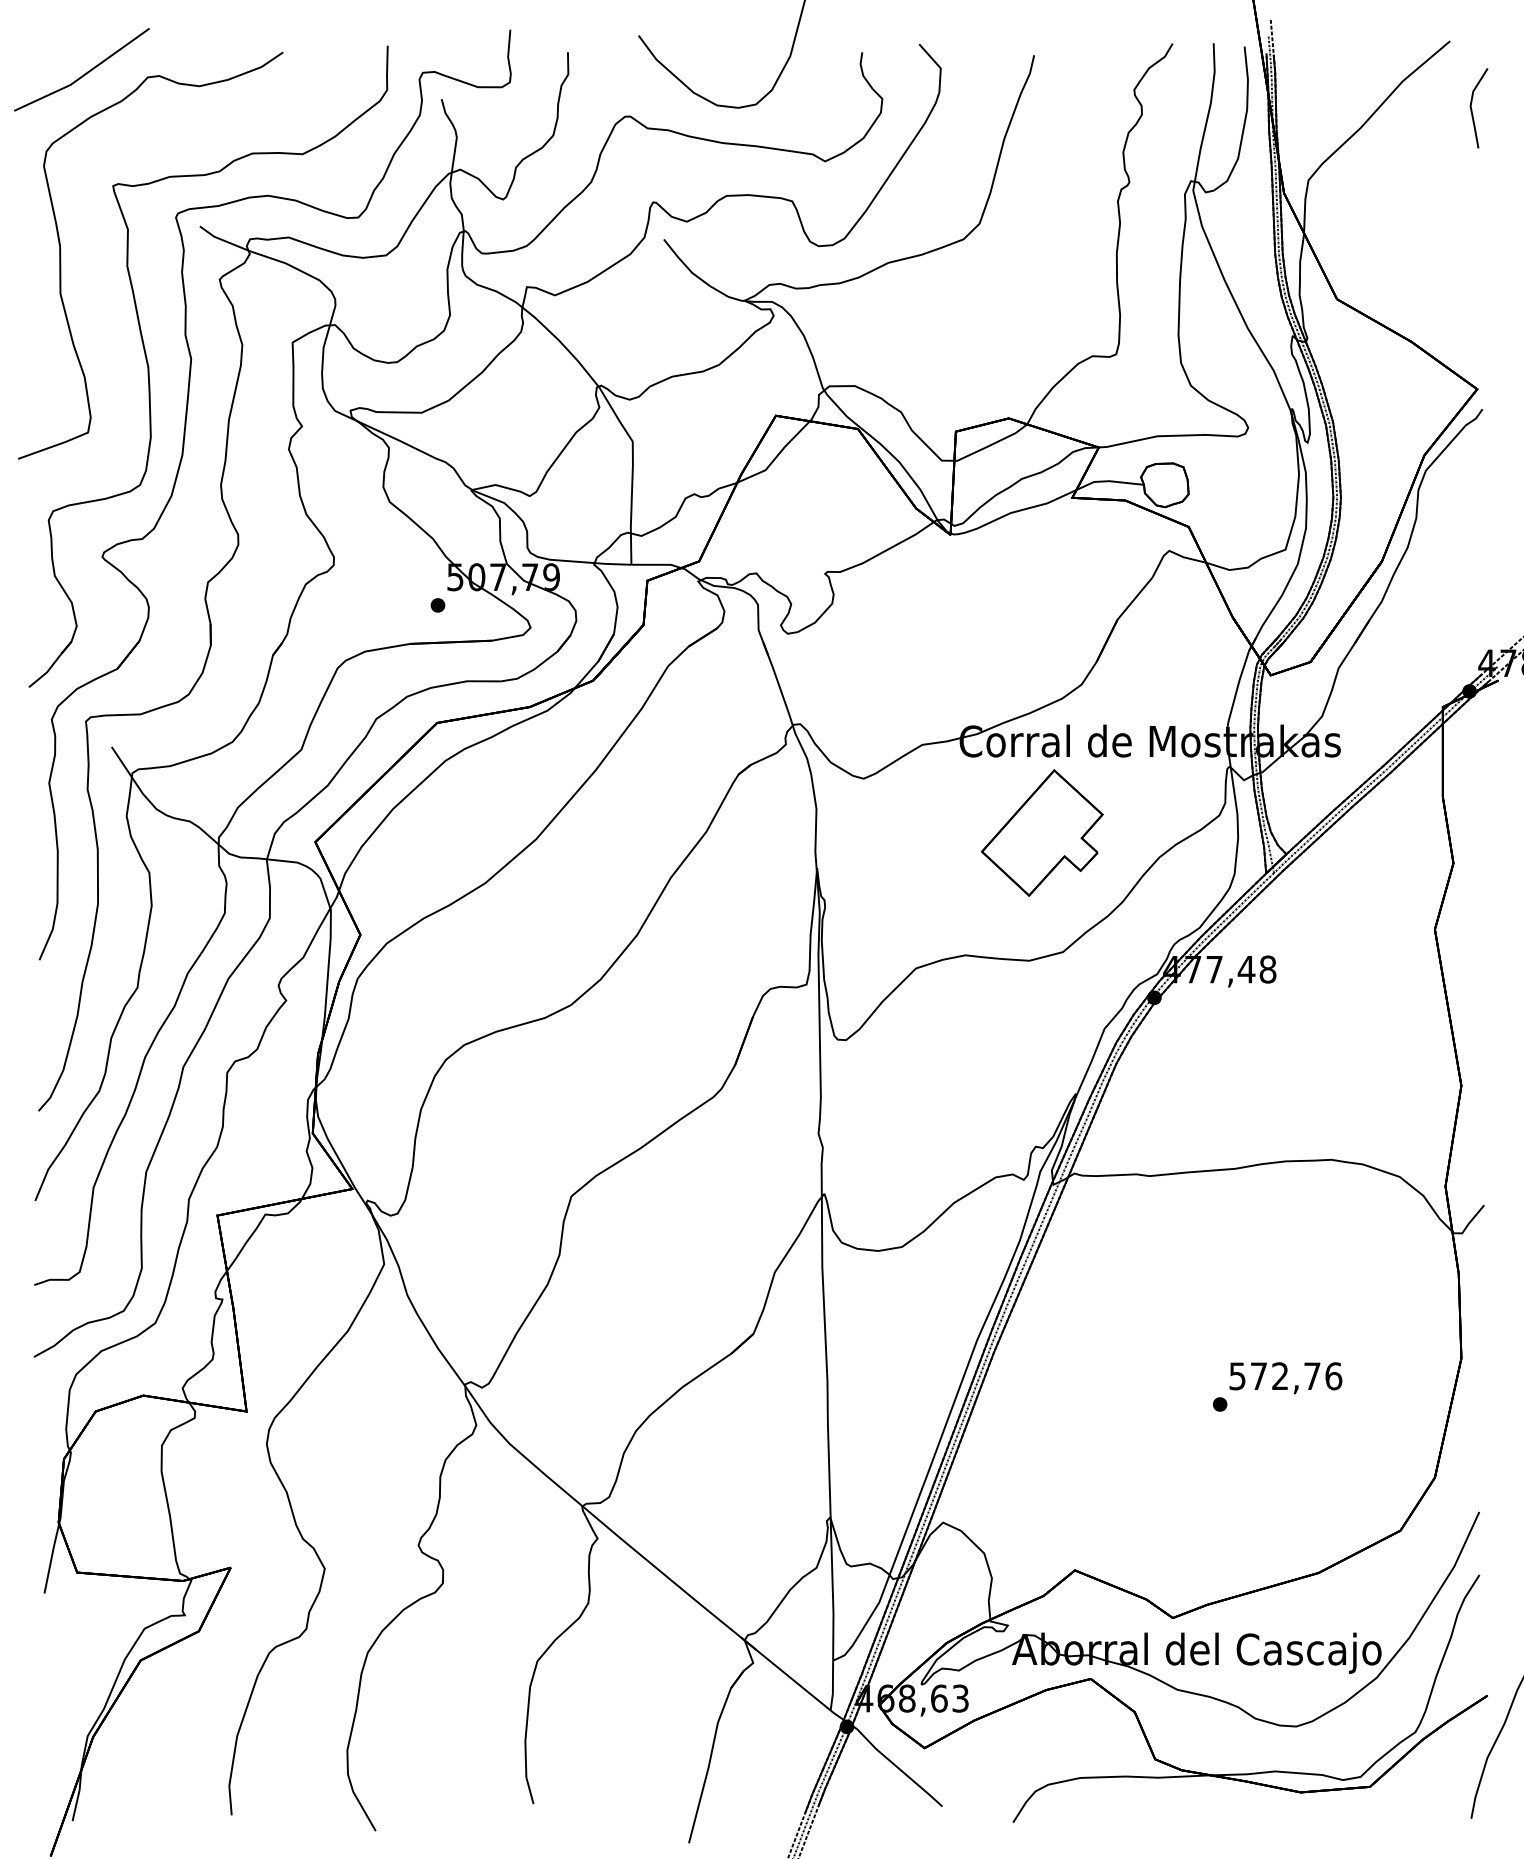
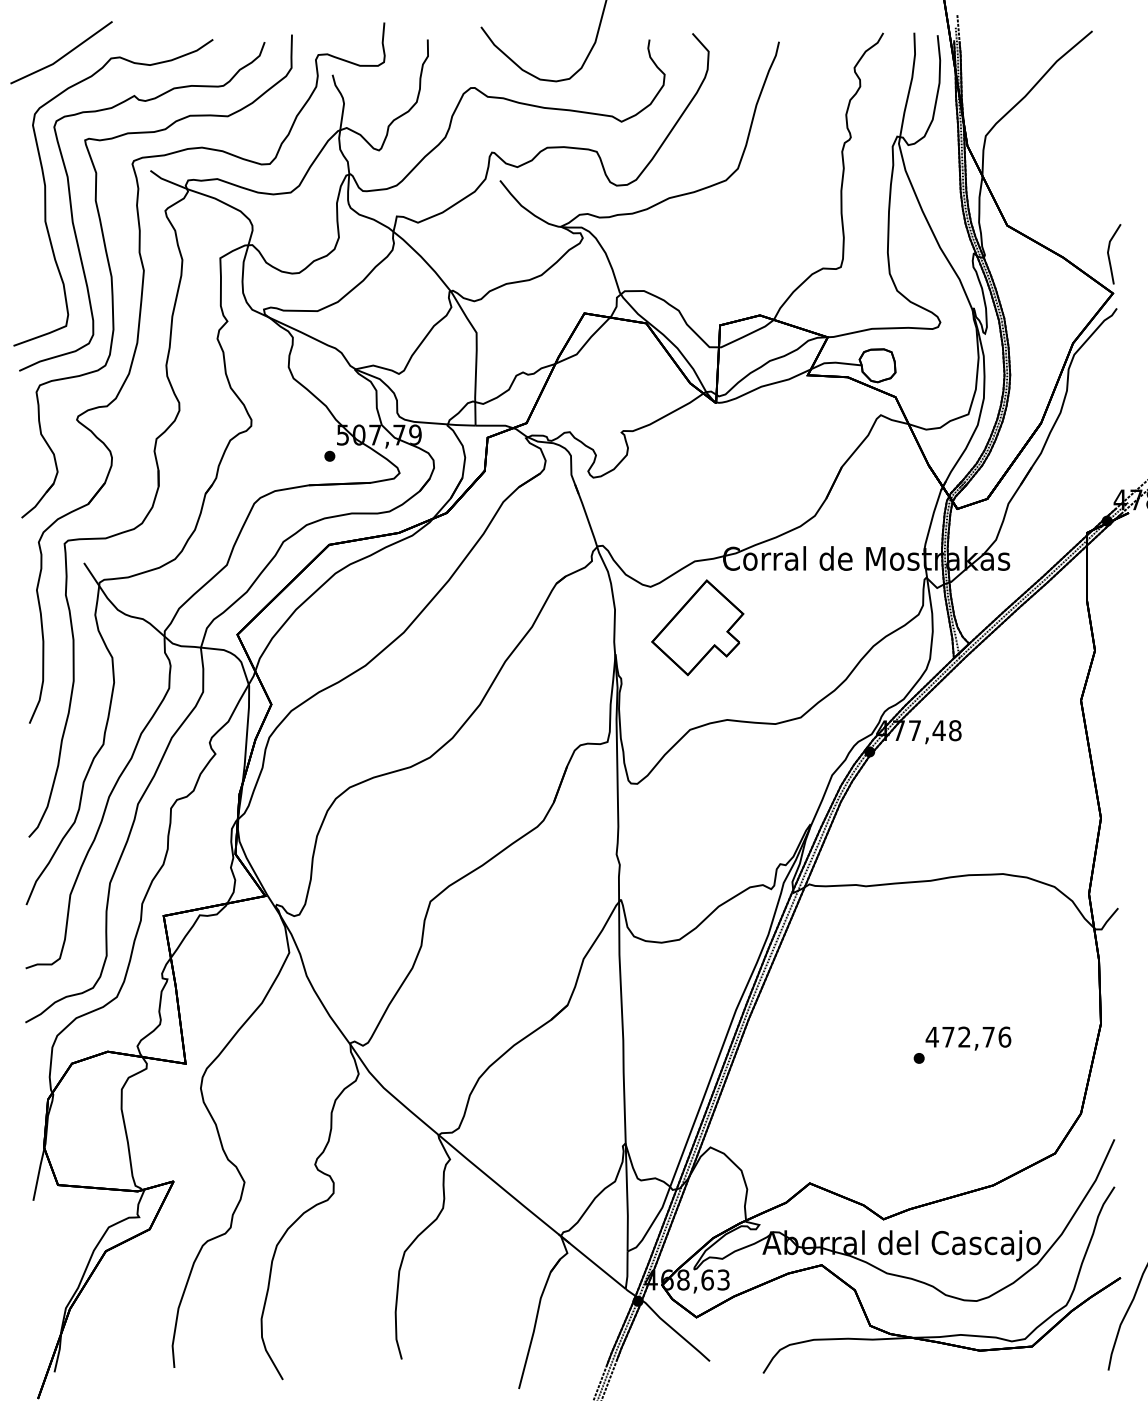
line: (1472, 109) -> (1109, 255), moved
part: (96, 280) -> (72, 211), added
part: (1041, 832) -> (697, 627), moved
text: (1237, 1376) -> (932, 1037), 572,76 -> 472,76

